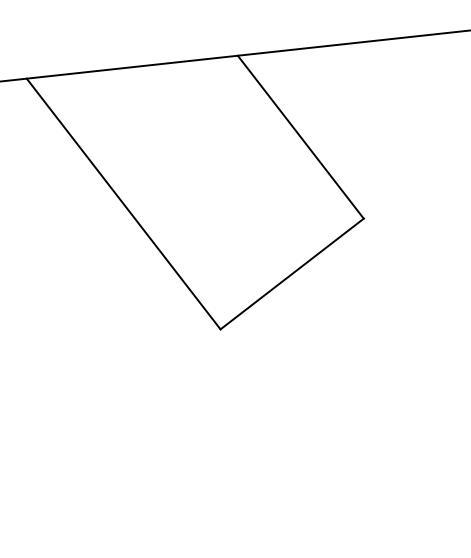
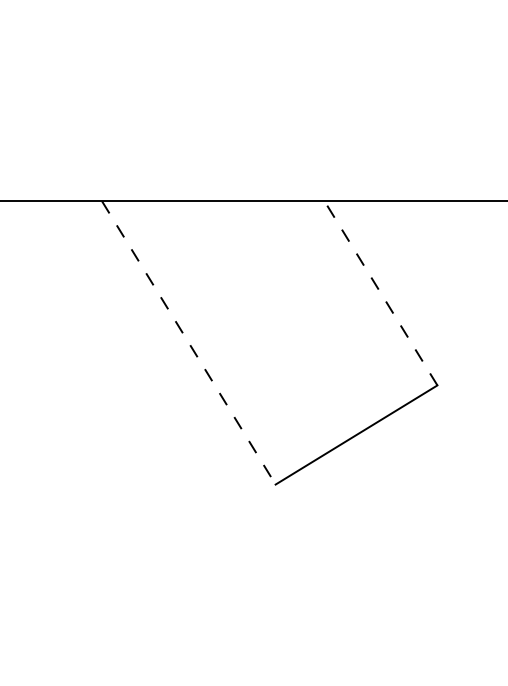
line: (301, 137) -> (381, 293), solid -> dashed
line: (124, 204) -> (189, 343), solid -> dashed

